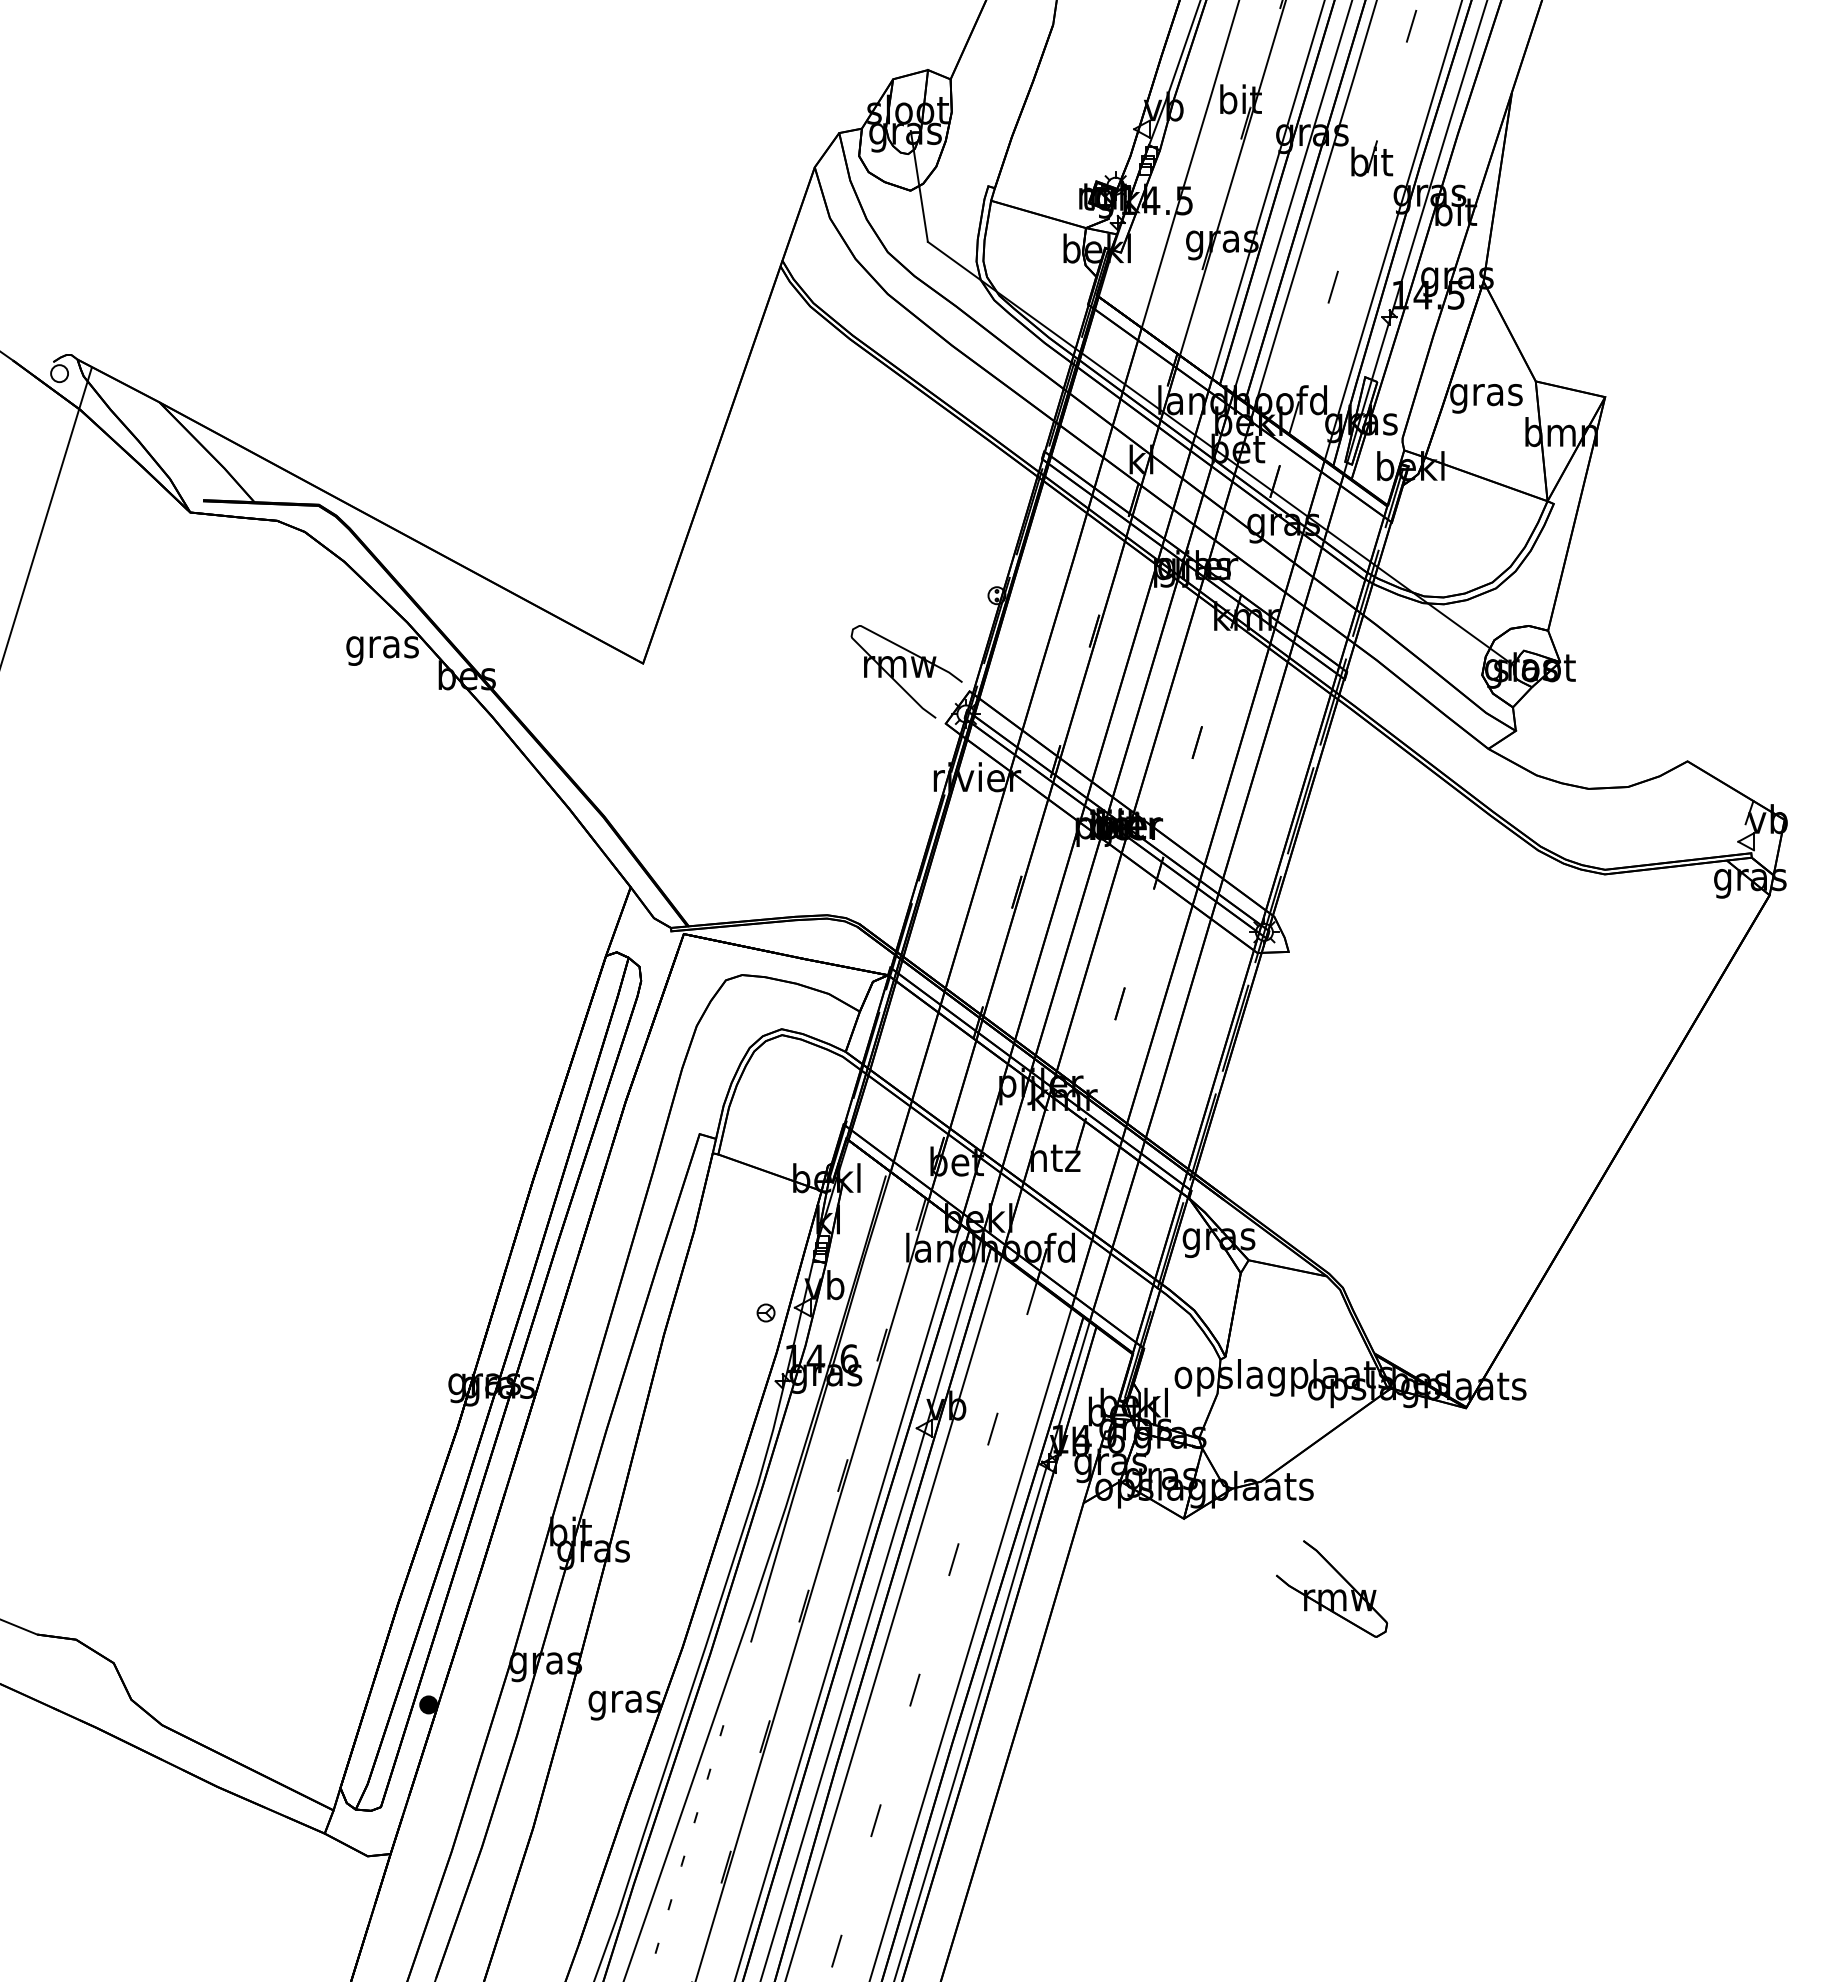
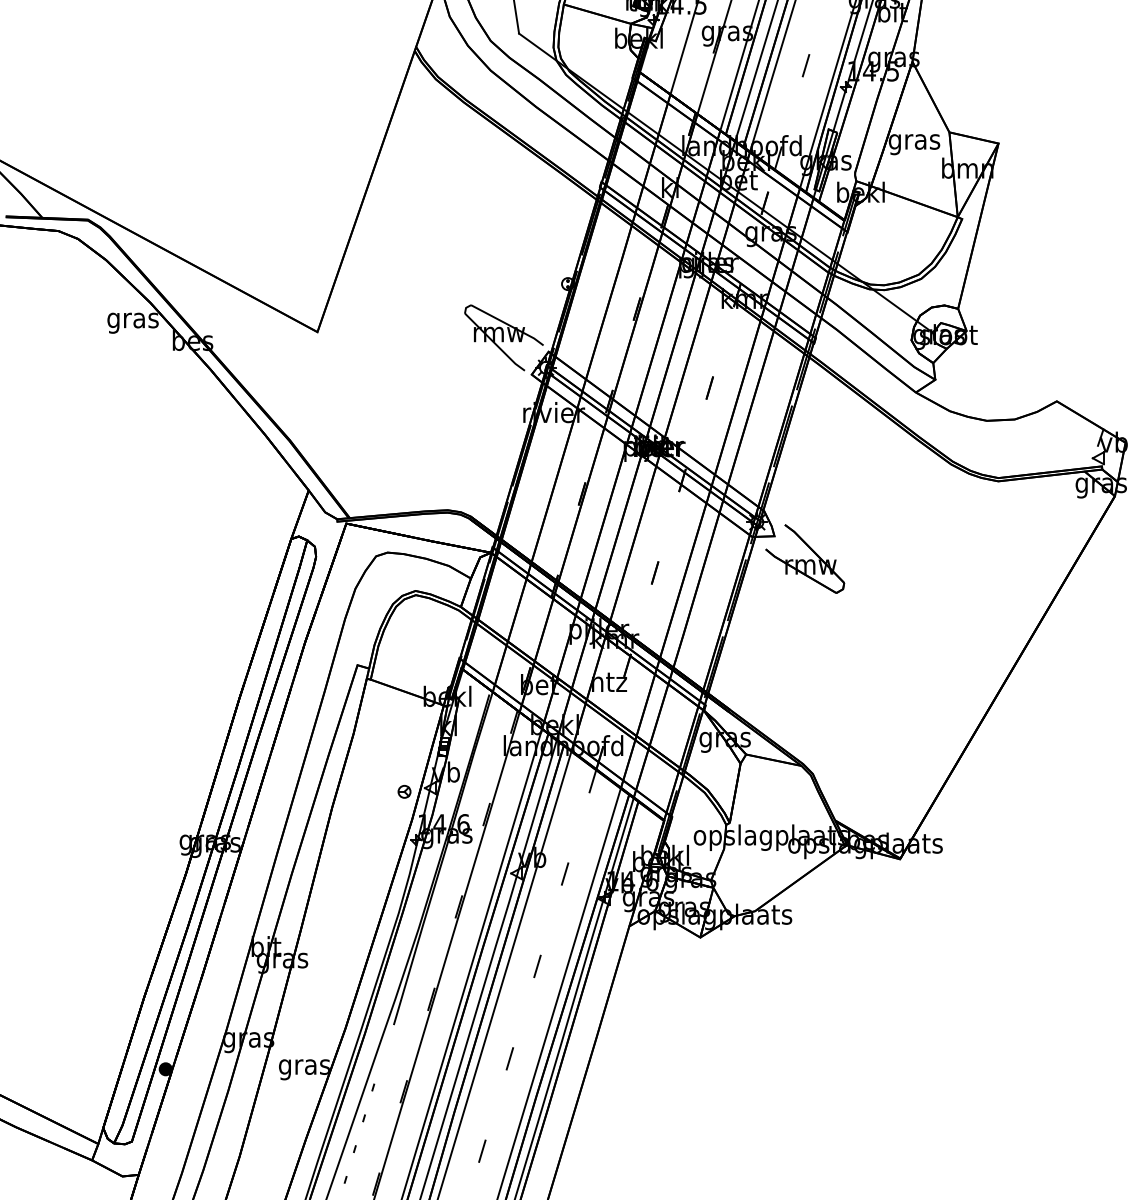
part: (1332, 1588) -> (805, 558), moved

